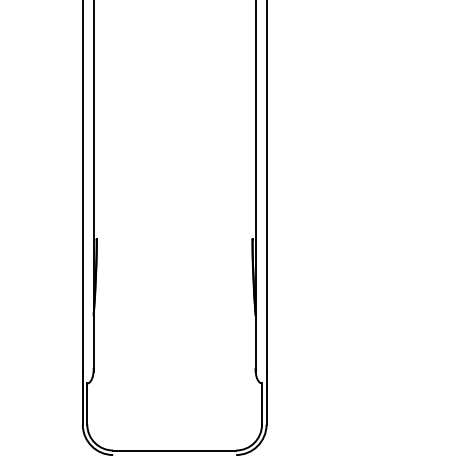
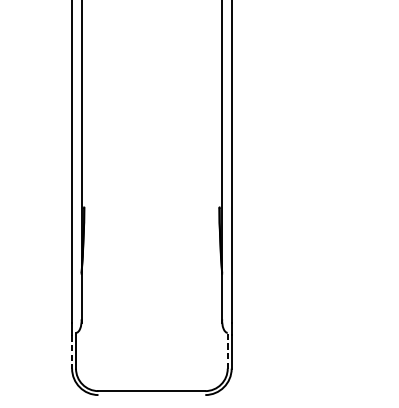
line: (262, 404) -> (228, 351), solid -> dashed
line: (82, 406) -> (71, 352), solid -> dashed

